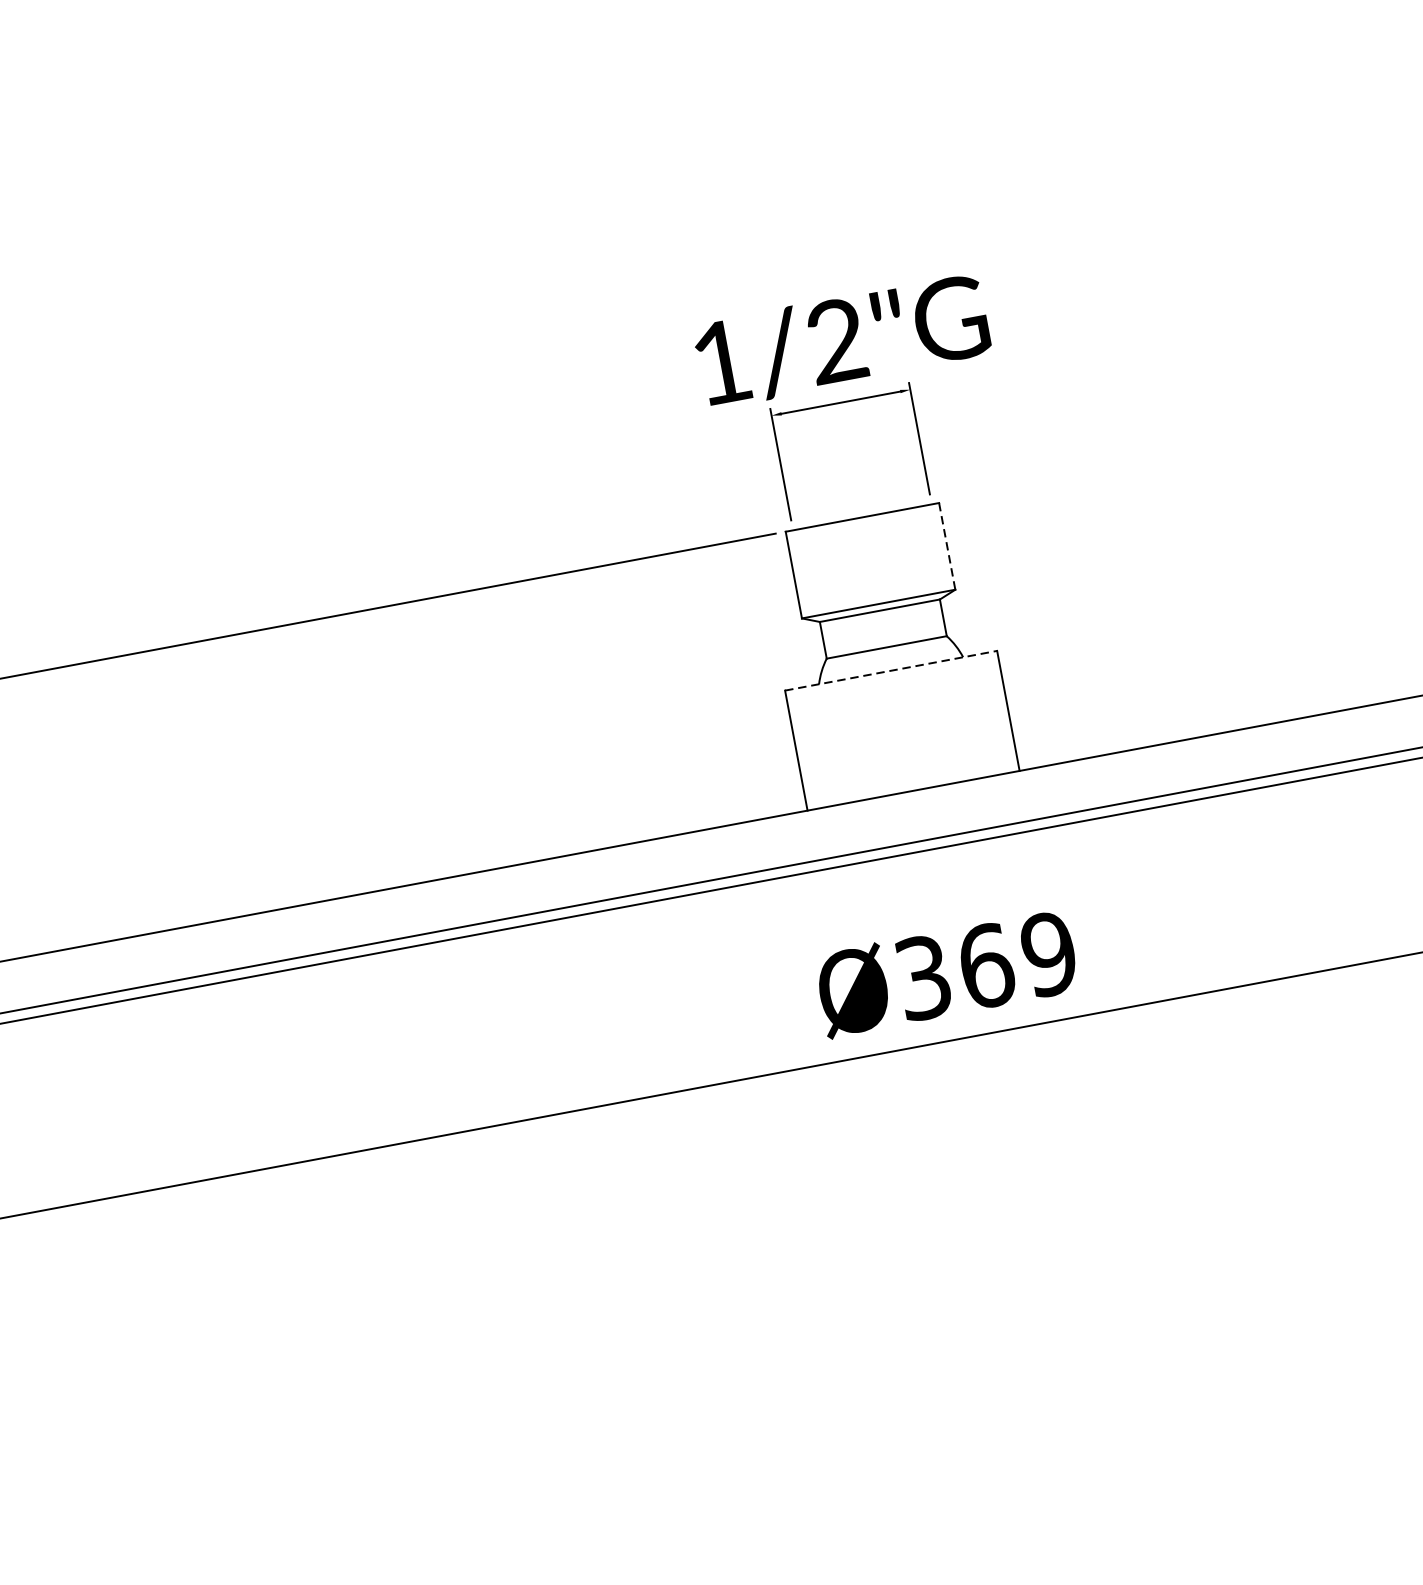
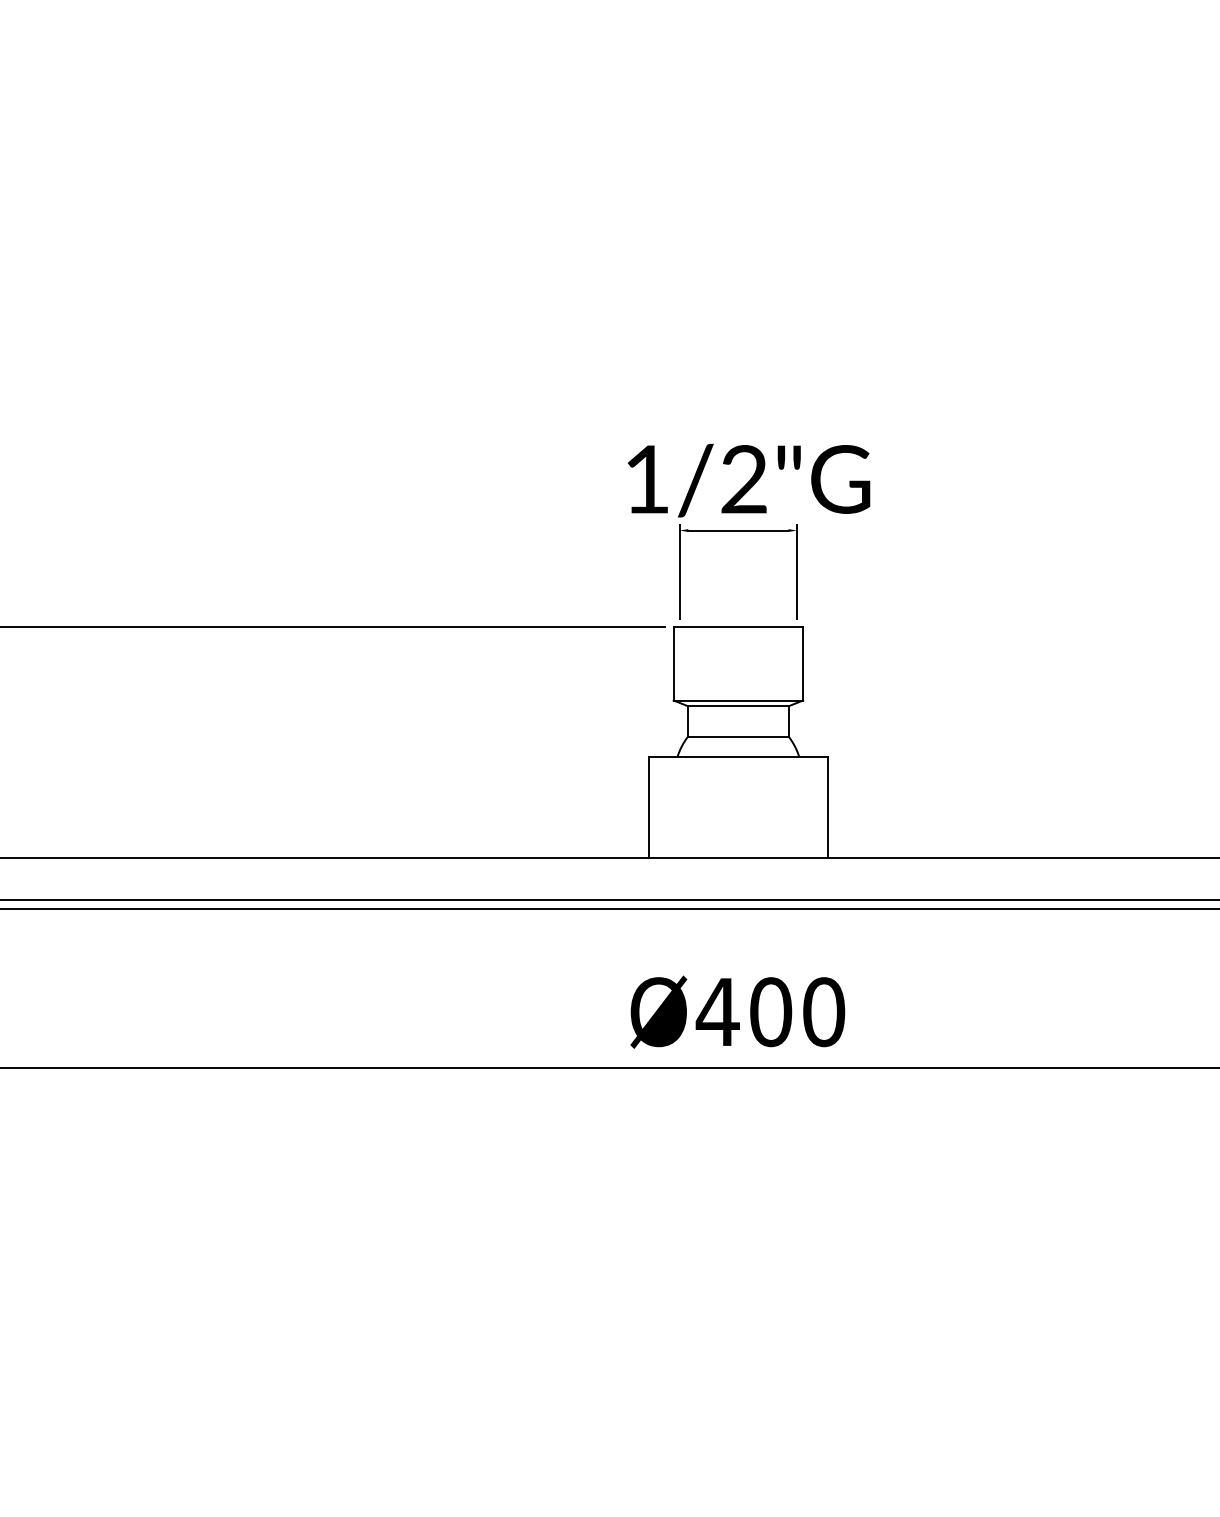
line: (947, 545) -> (803, 663), dashed -> solid
line: (891, 670) -> (738, 756), dashed -> solid
text: (985, 966) -> (770, 1012), Ø369 -> Ø400

